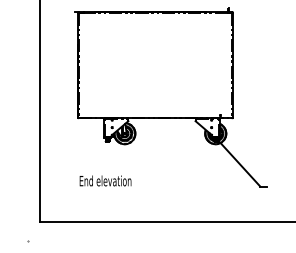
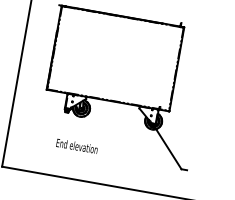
text: (105, 180) -> (77, 145), moved

